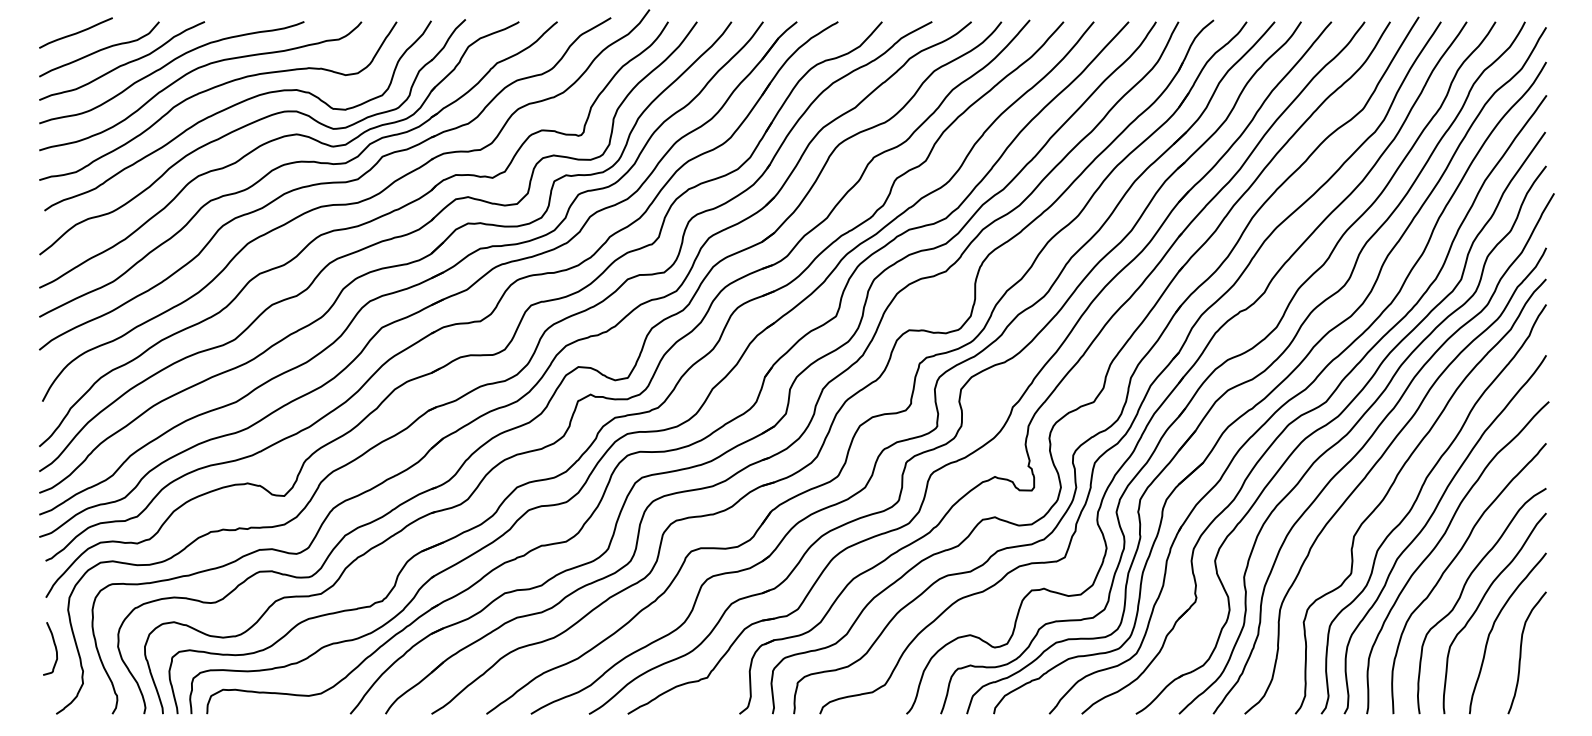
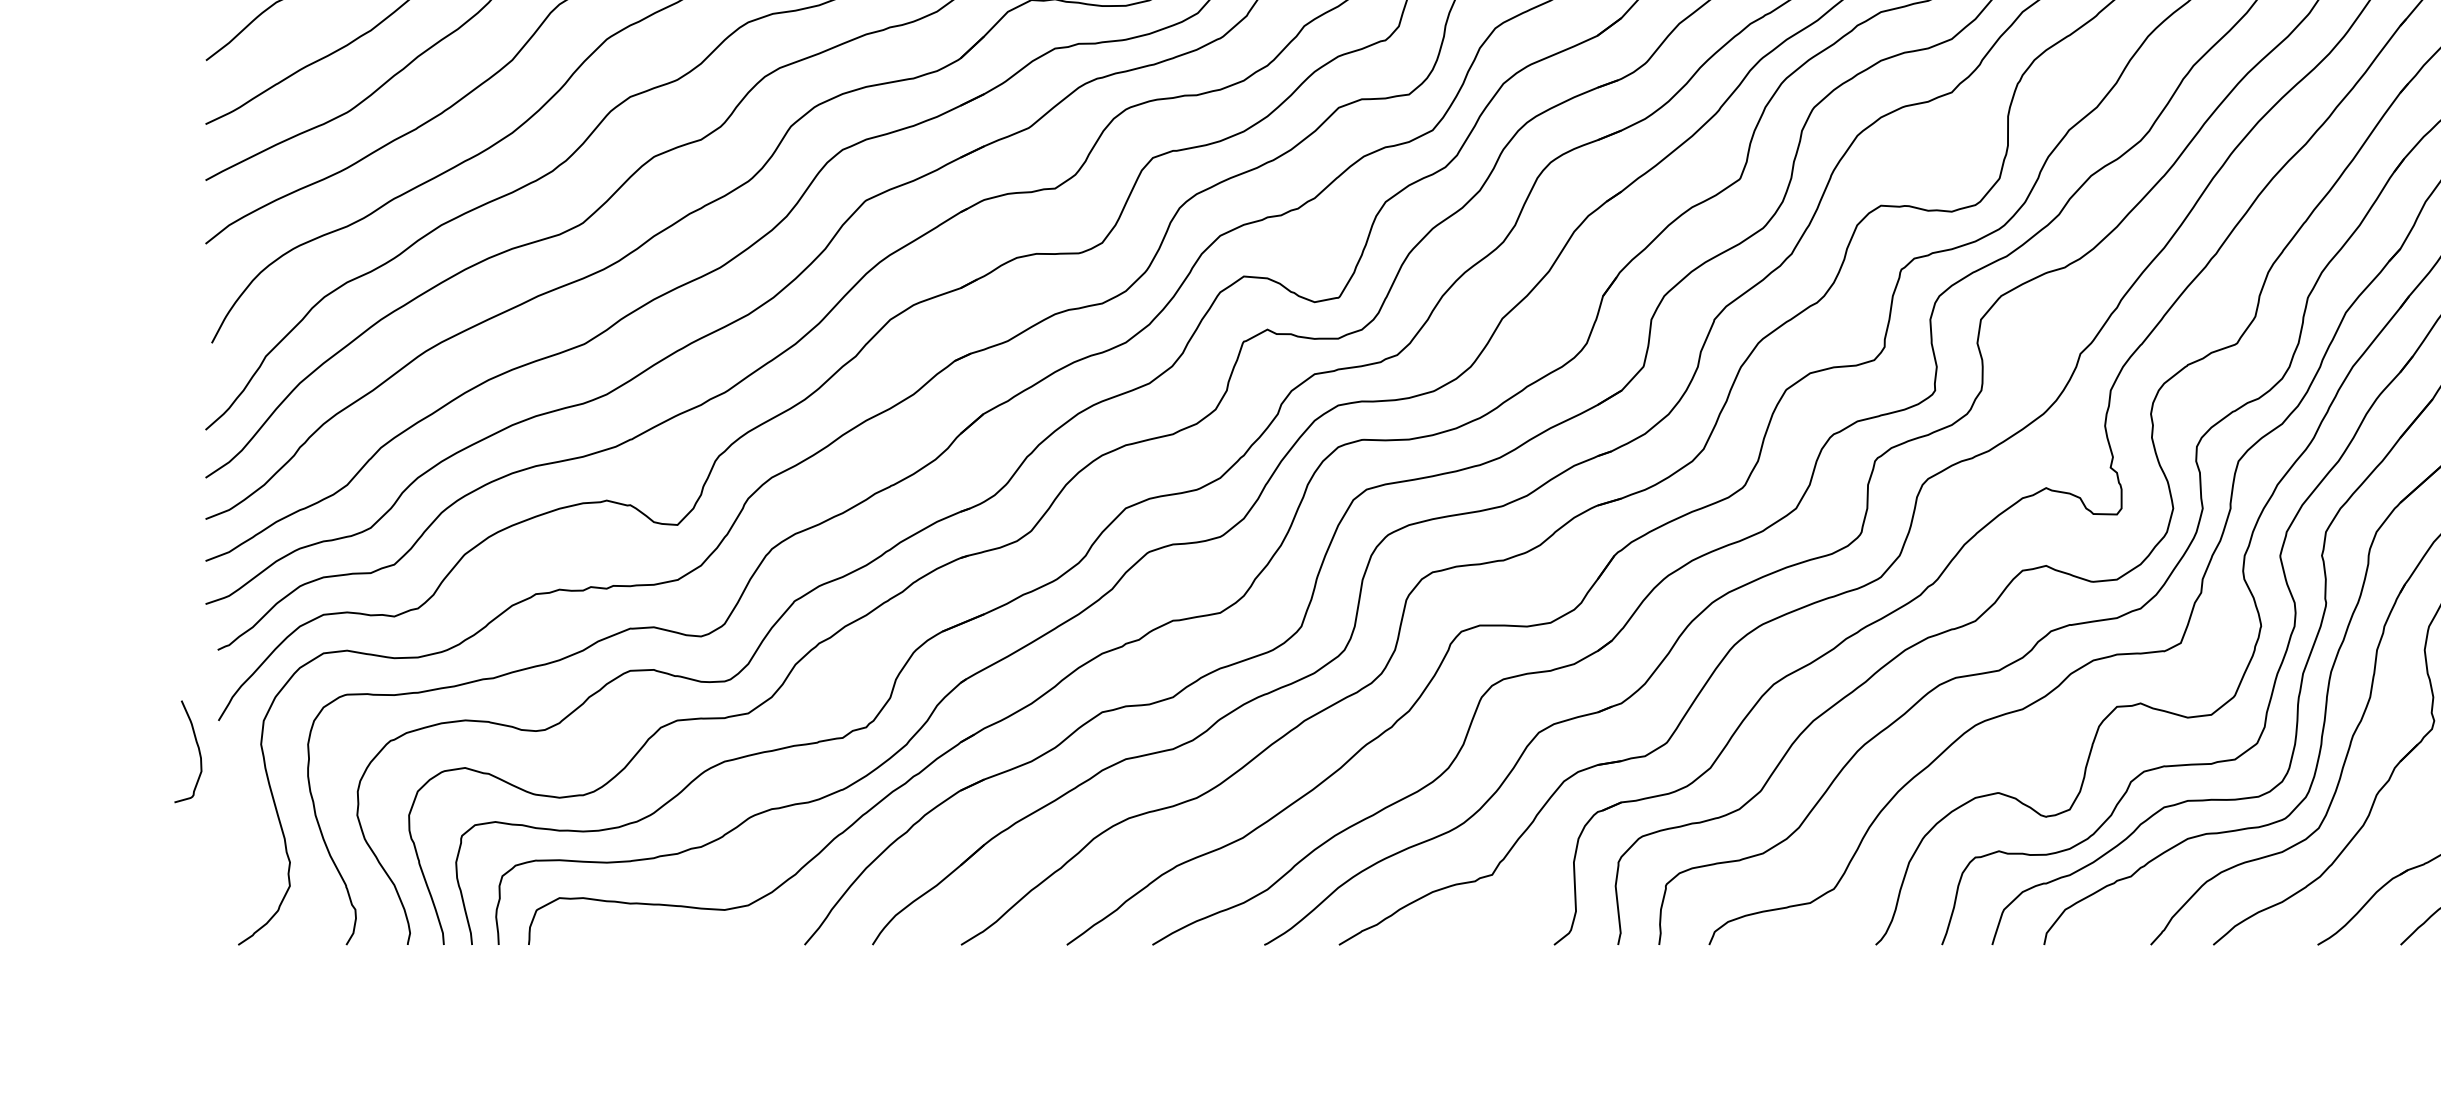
curve: (54, 646) -> (196, 747), moved

